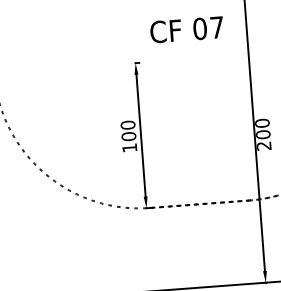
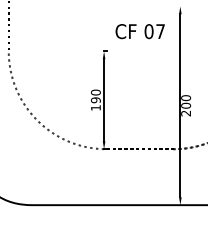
text: (128, 136) -> (95, 100), 100 -> 190

